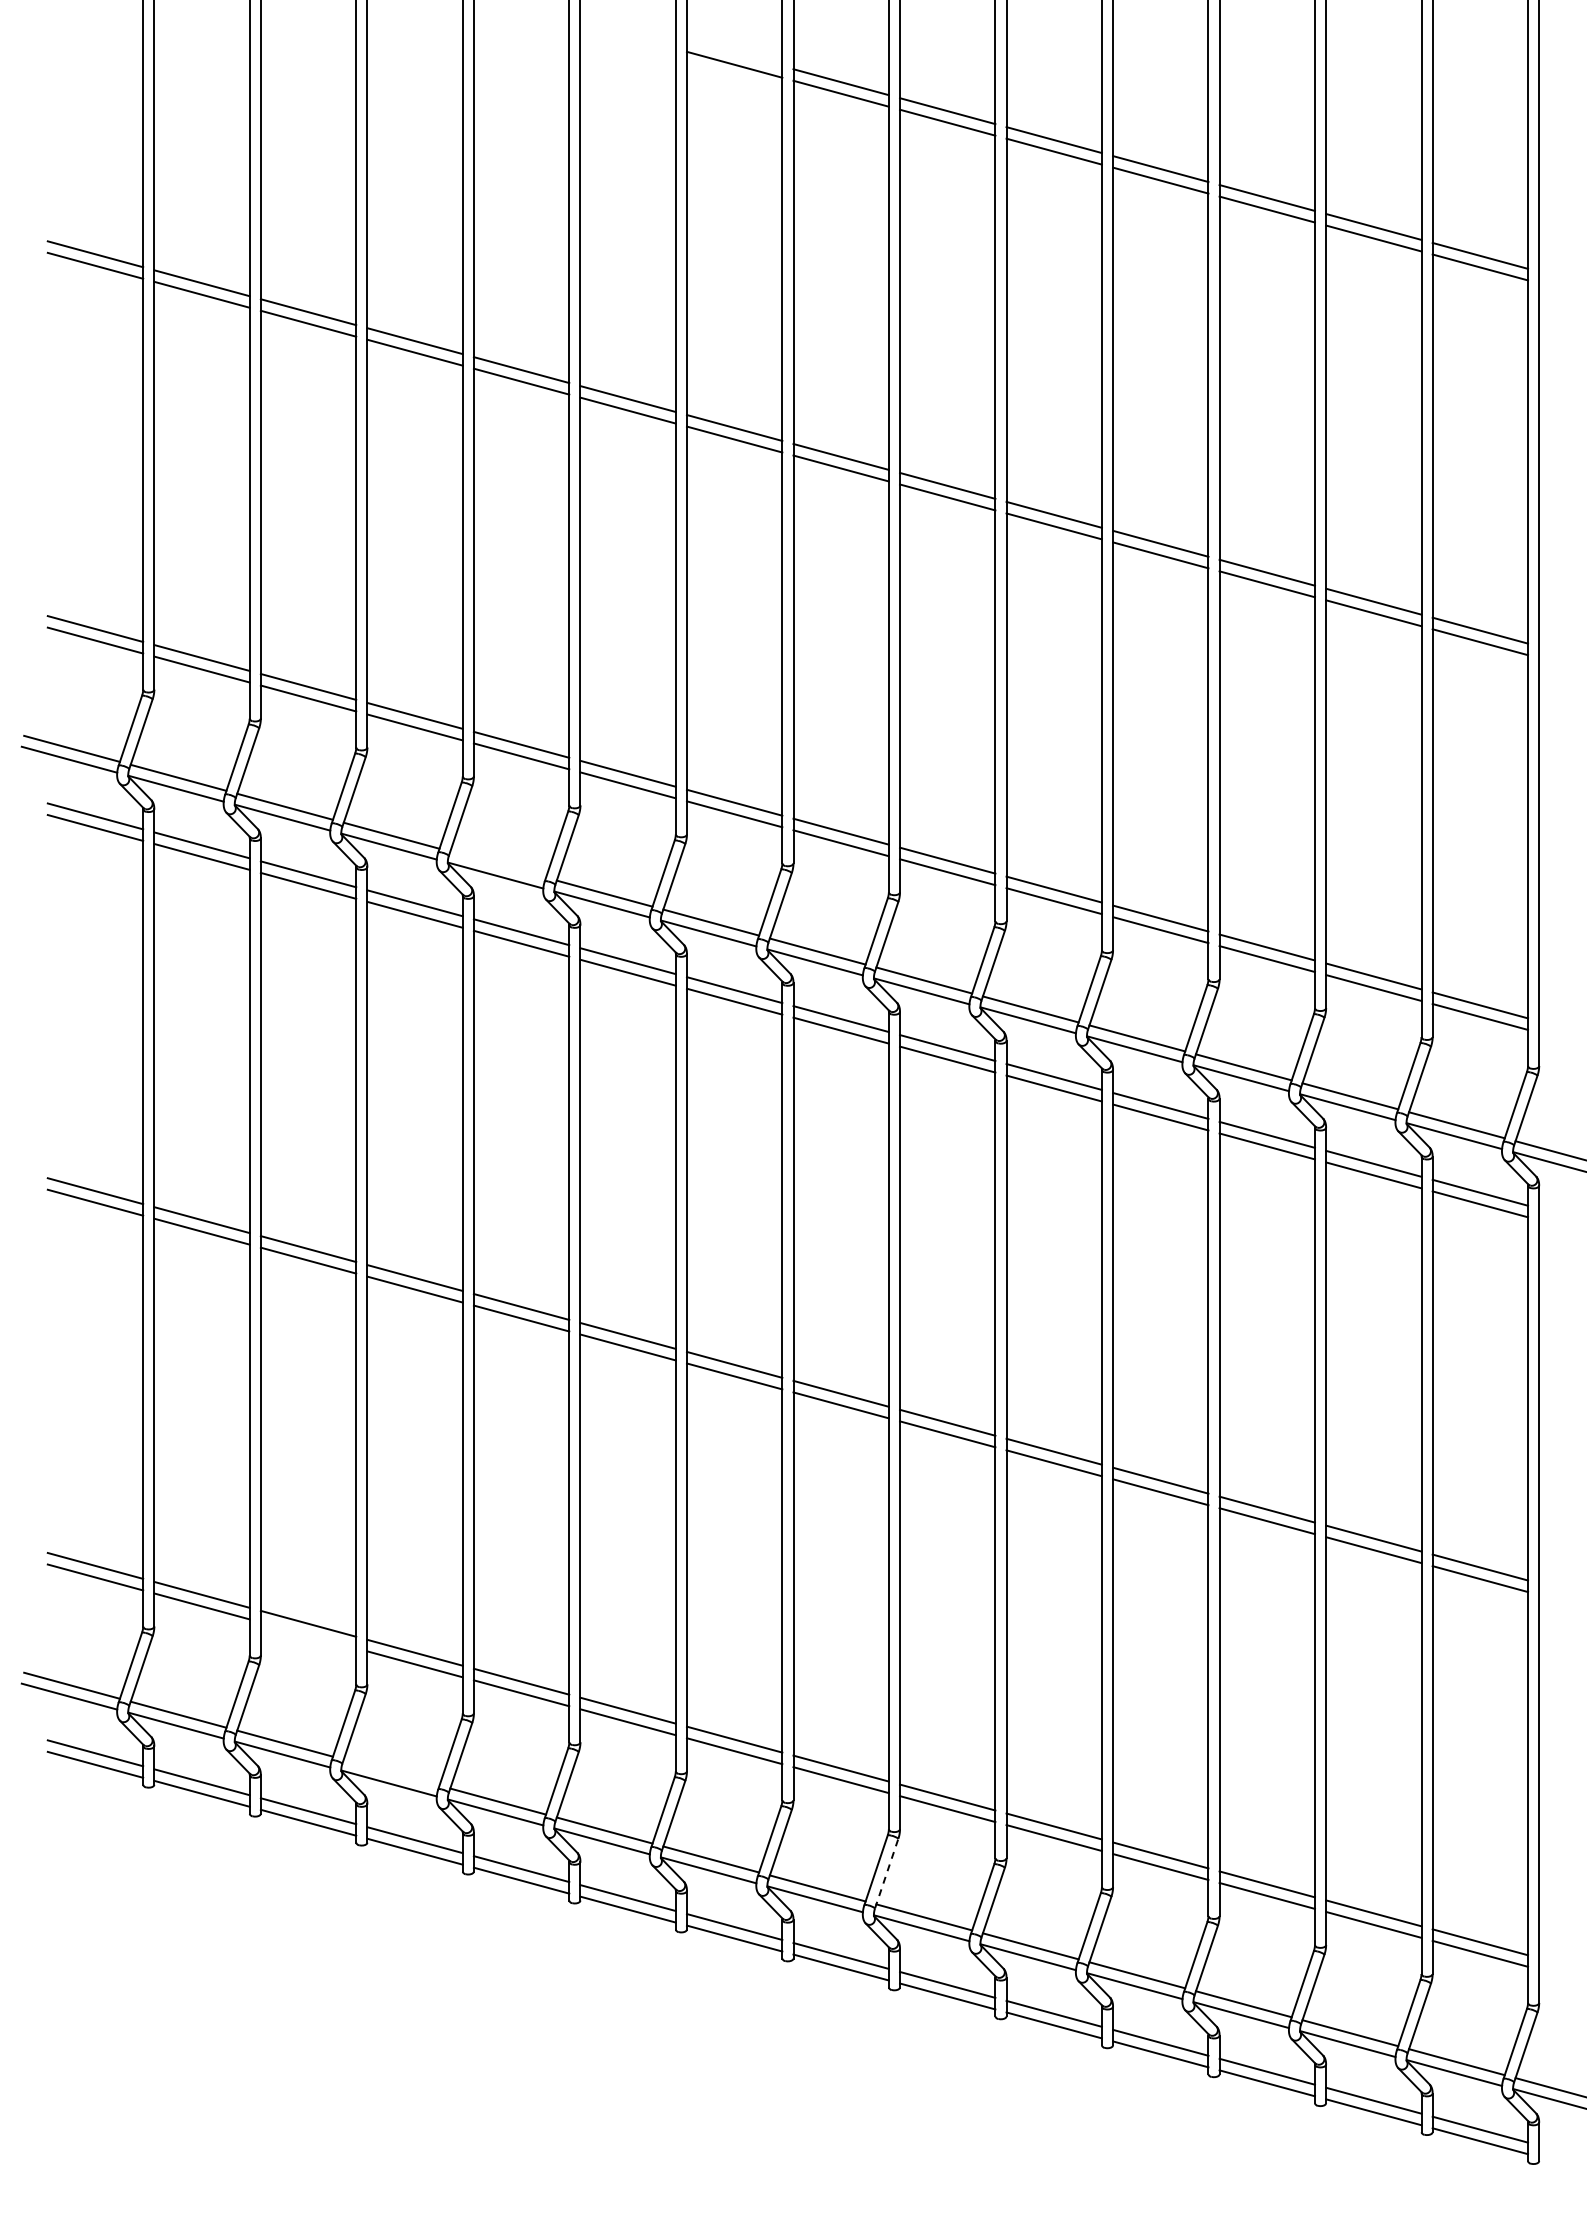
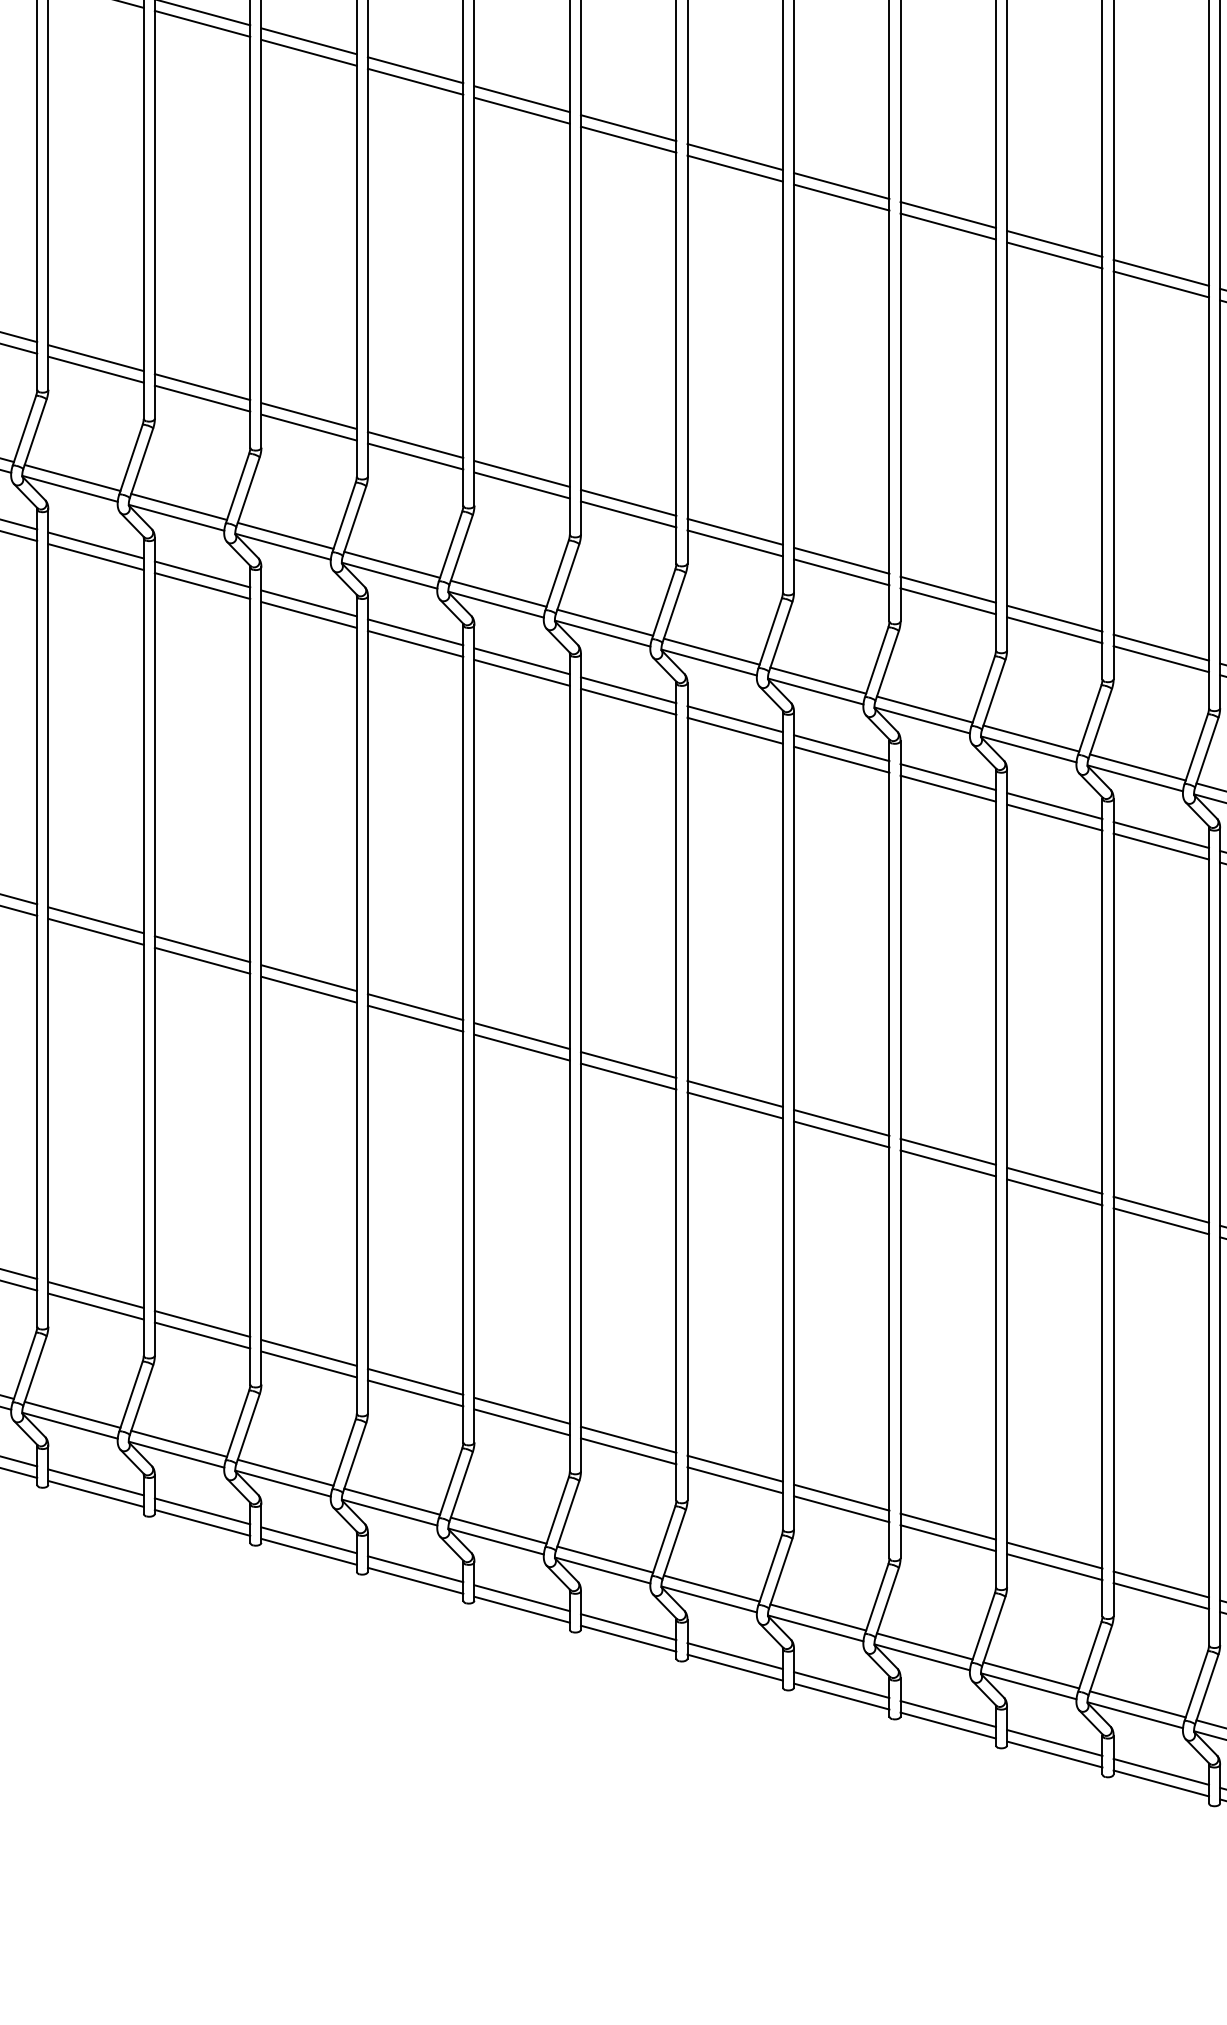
line: (498, 864) -> (392, 564), added
line: (308, 1635) -> (202, 1335), added
line: (391, 1772) -> (285, 1472), added
line: (886, 1873) -> (780, 1573), dashed -> solid

